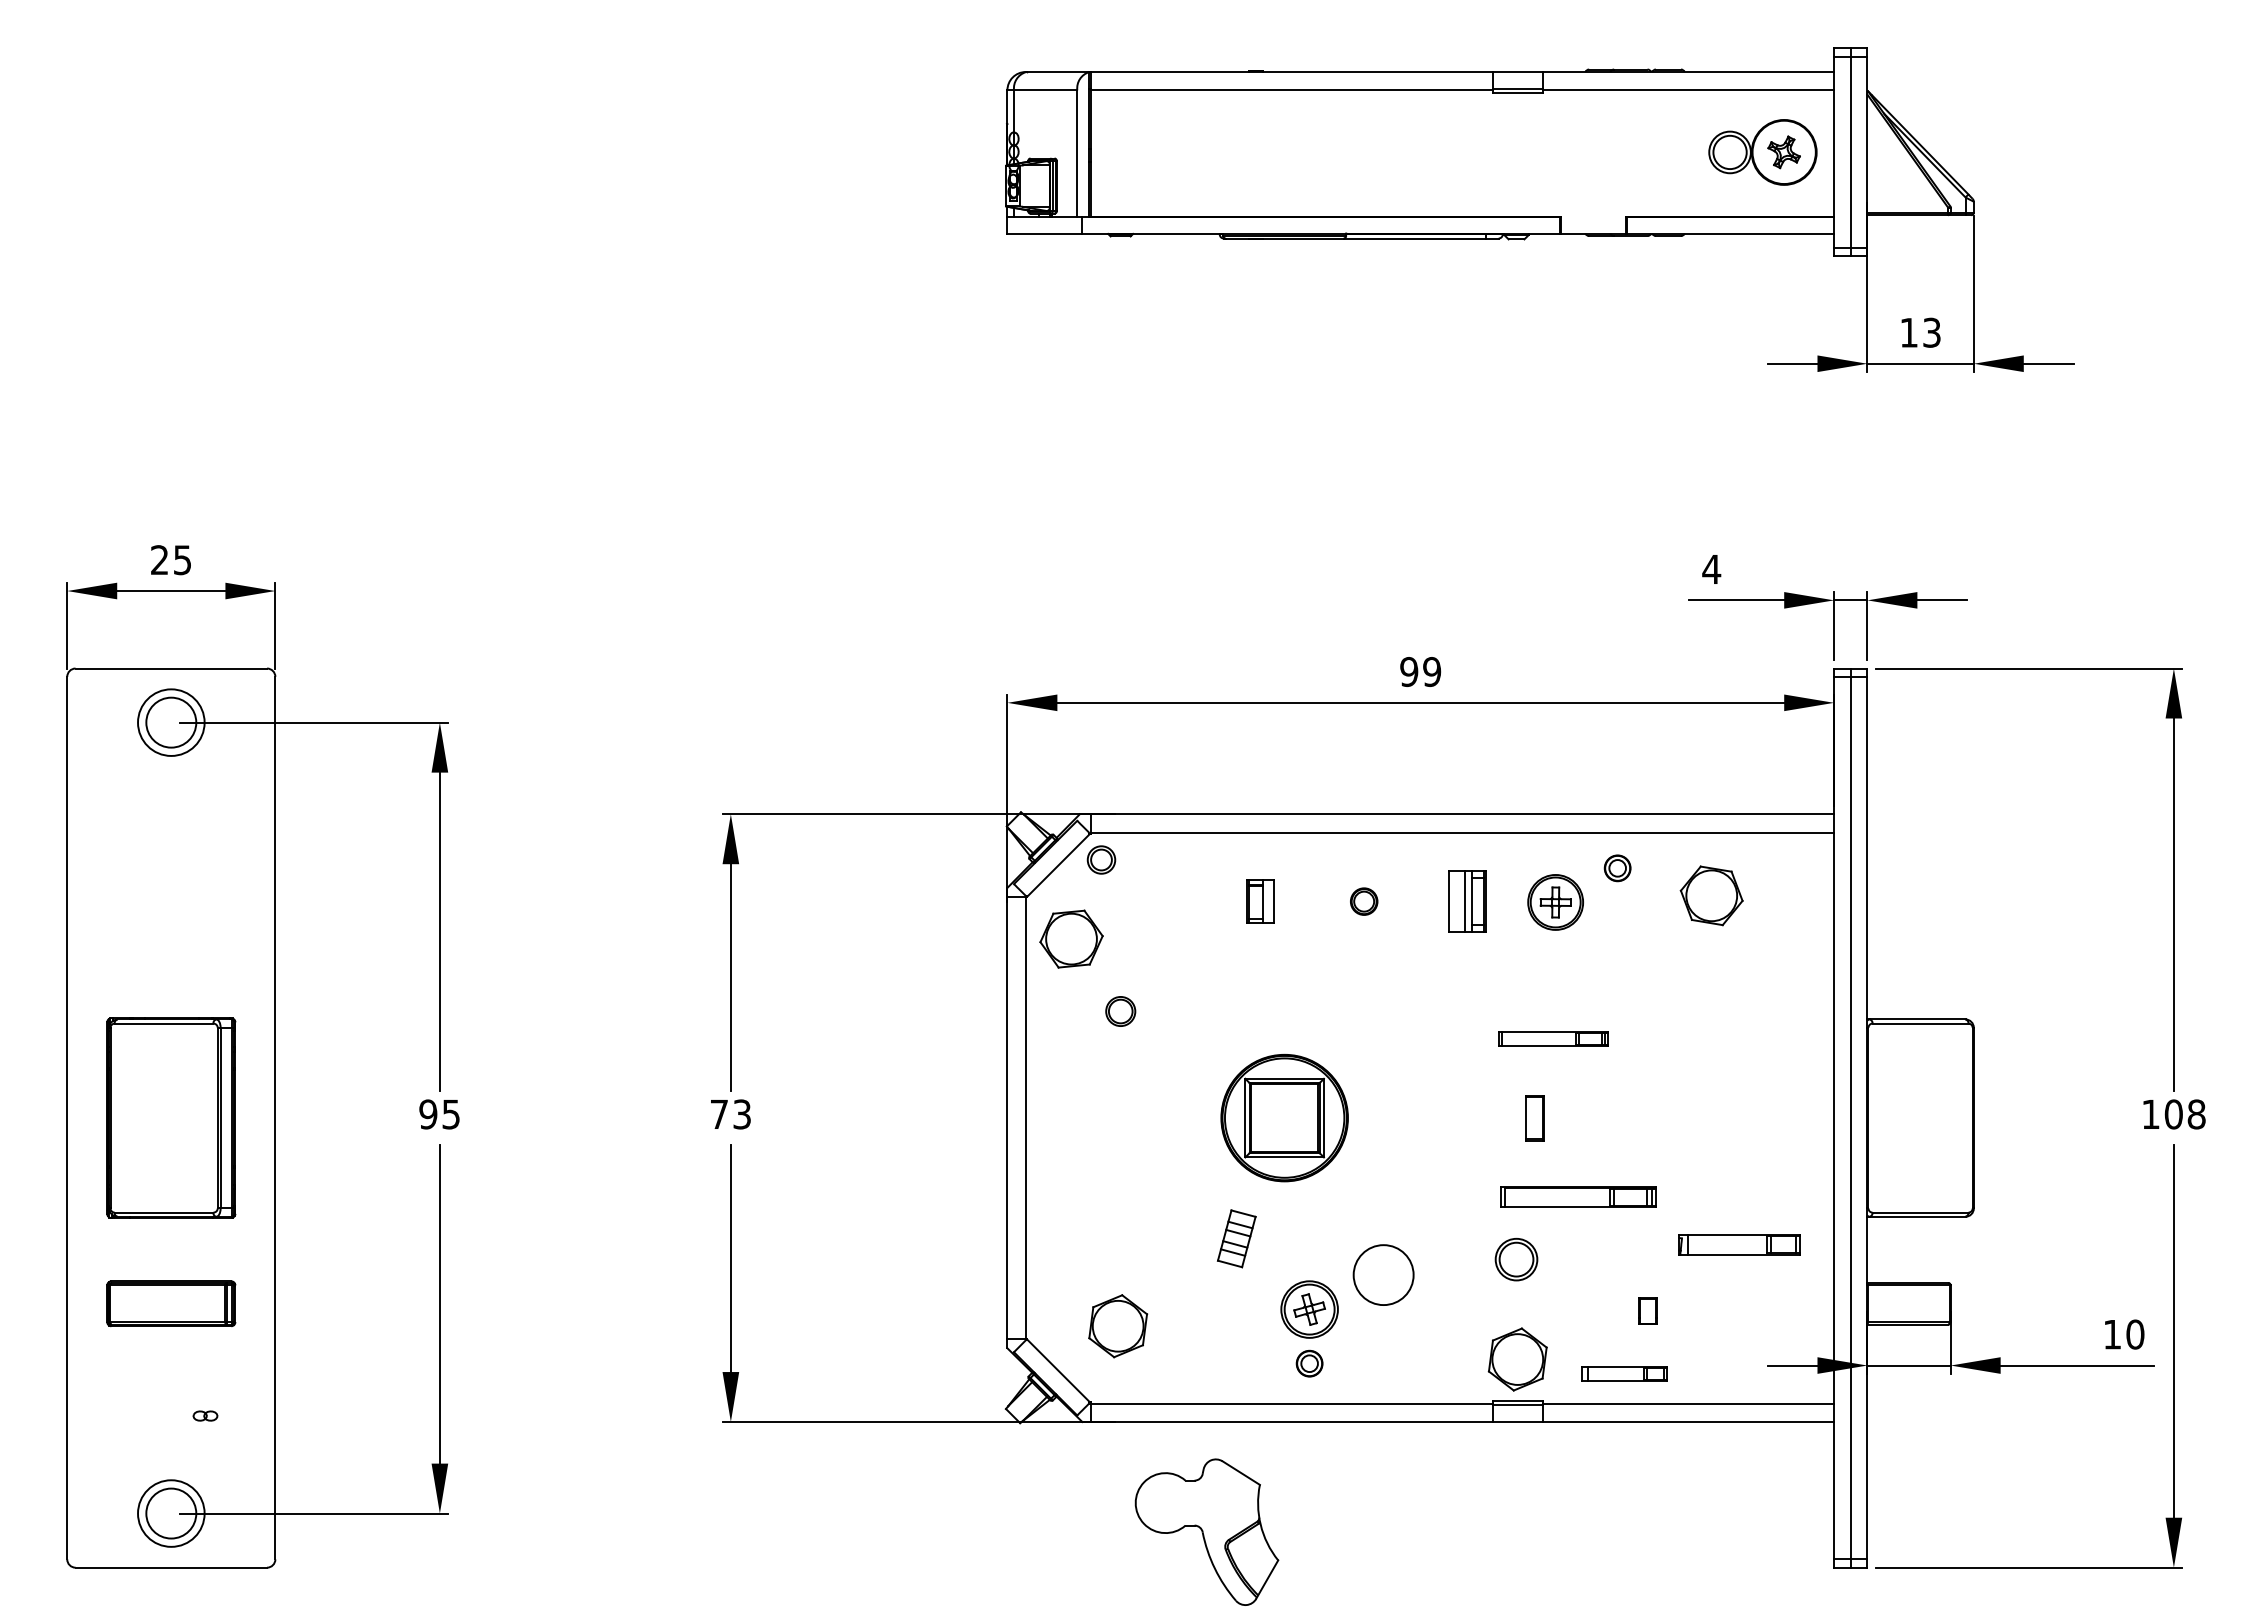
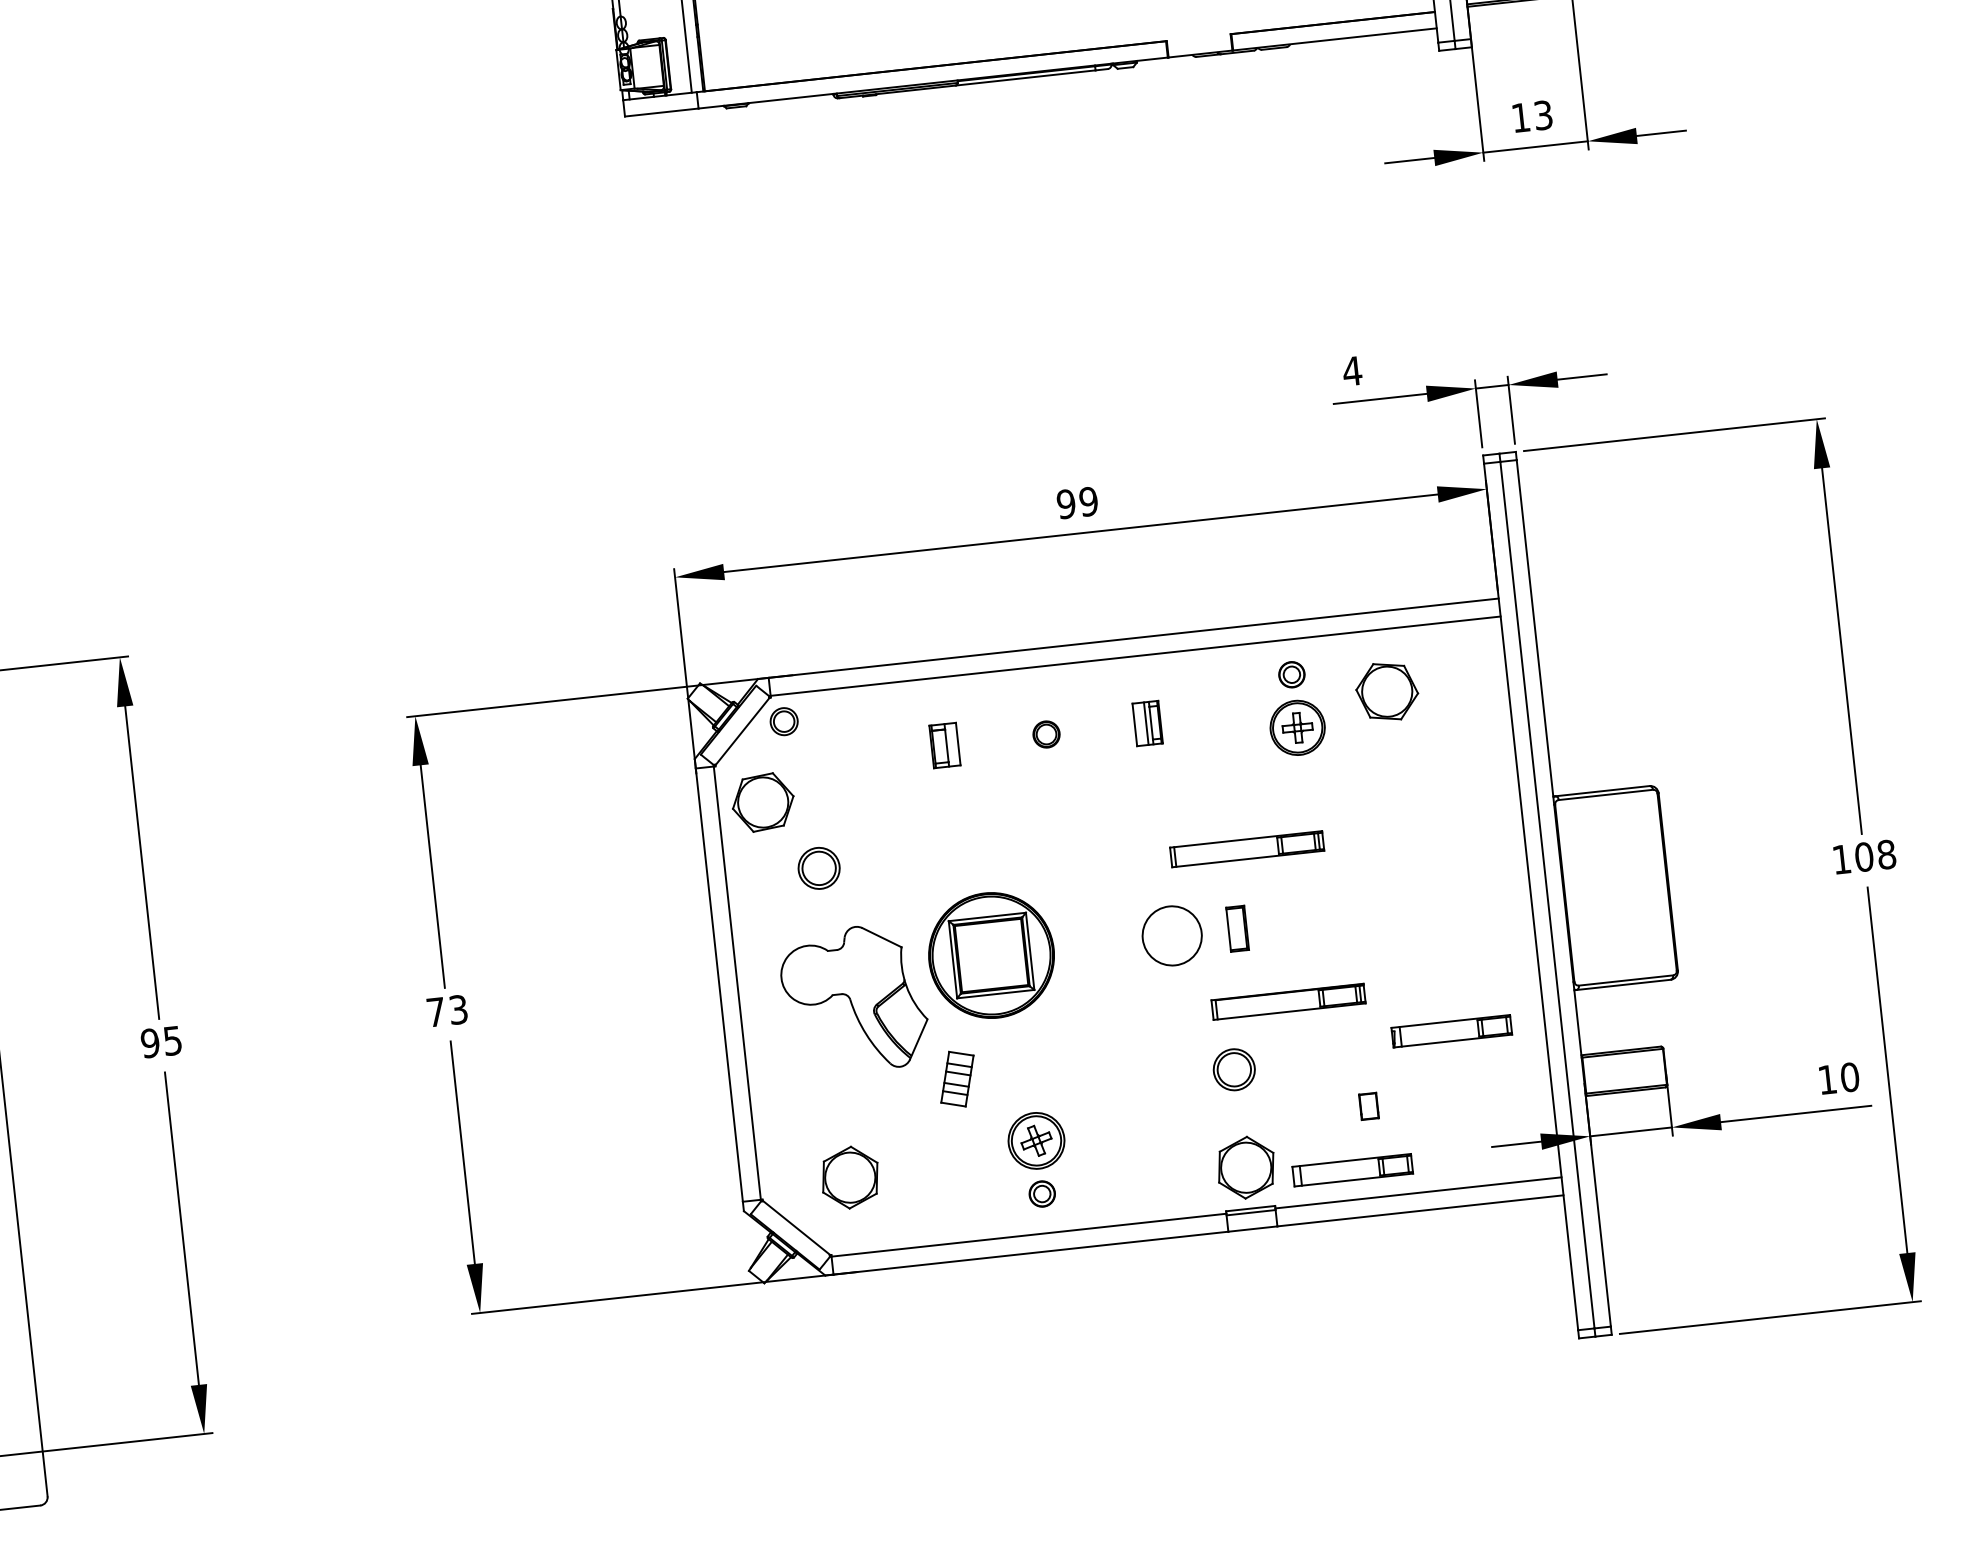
part: (1466, 901) -> (1147, 723), size x0.71
part: (1555, 902) -> (1297, 727), moved
part: (1120, 1011) -> (819, 868), size x1.43
part: (1553, 1038) -> (1247, 848), size x1.43
circle: (1383, 1274) -> (1172, 935), moved
part: (1624, 1373) -> (1352, 1170), size x1.43
part: (1206, 1531) -> (854, 998), moved

